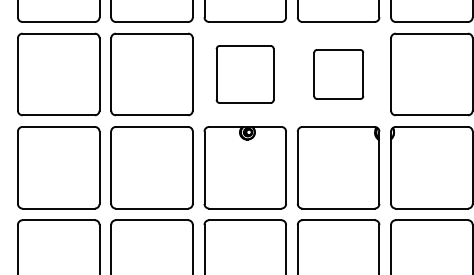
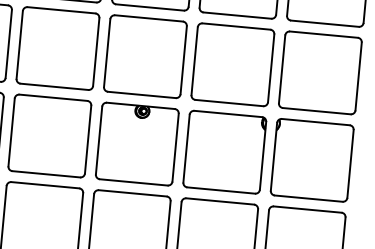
part: (244, 74) -> (144, 56), size x1.43
part: (338, 74) -> (232, 64), size x1.67

